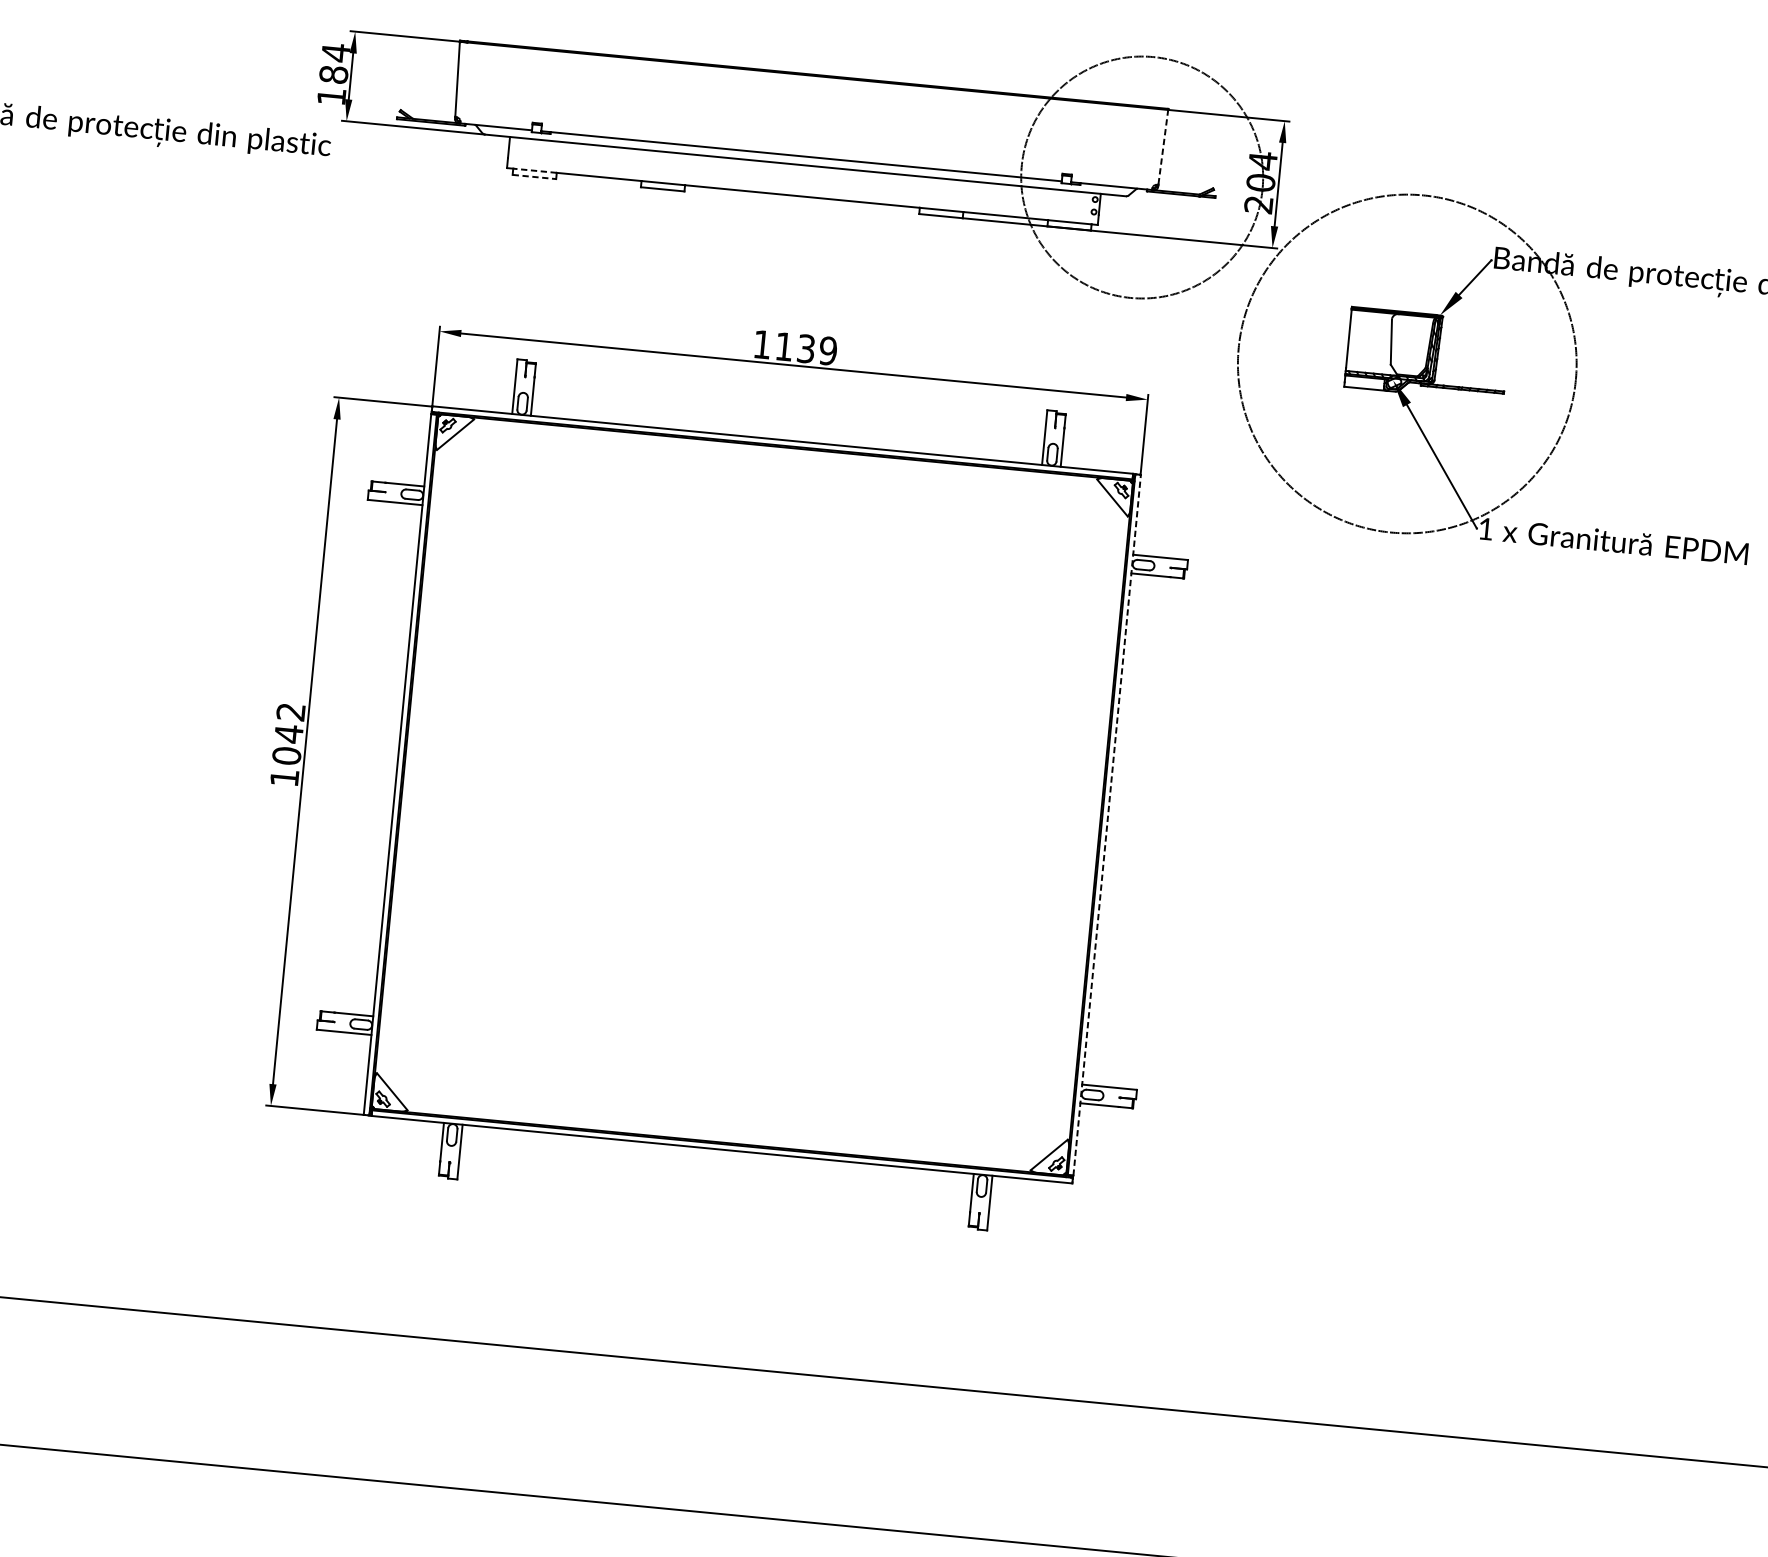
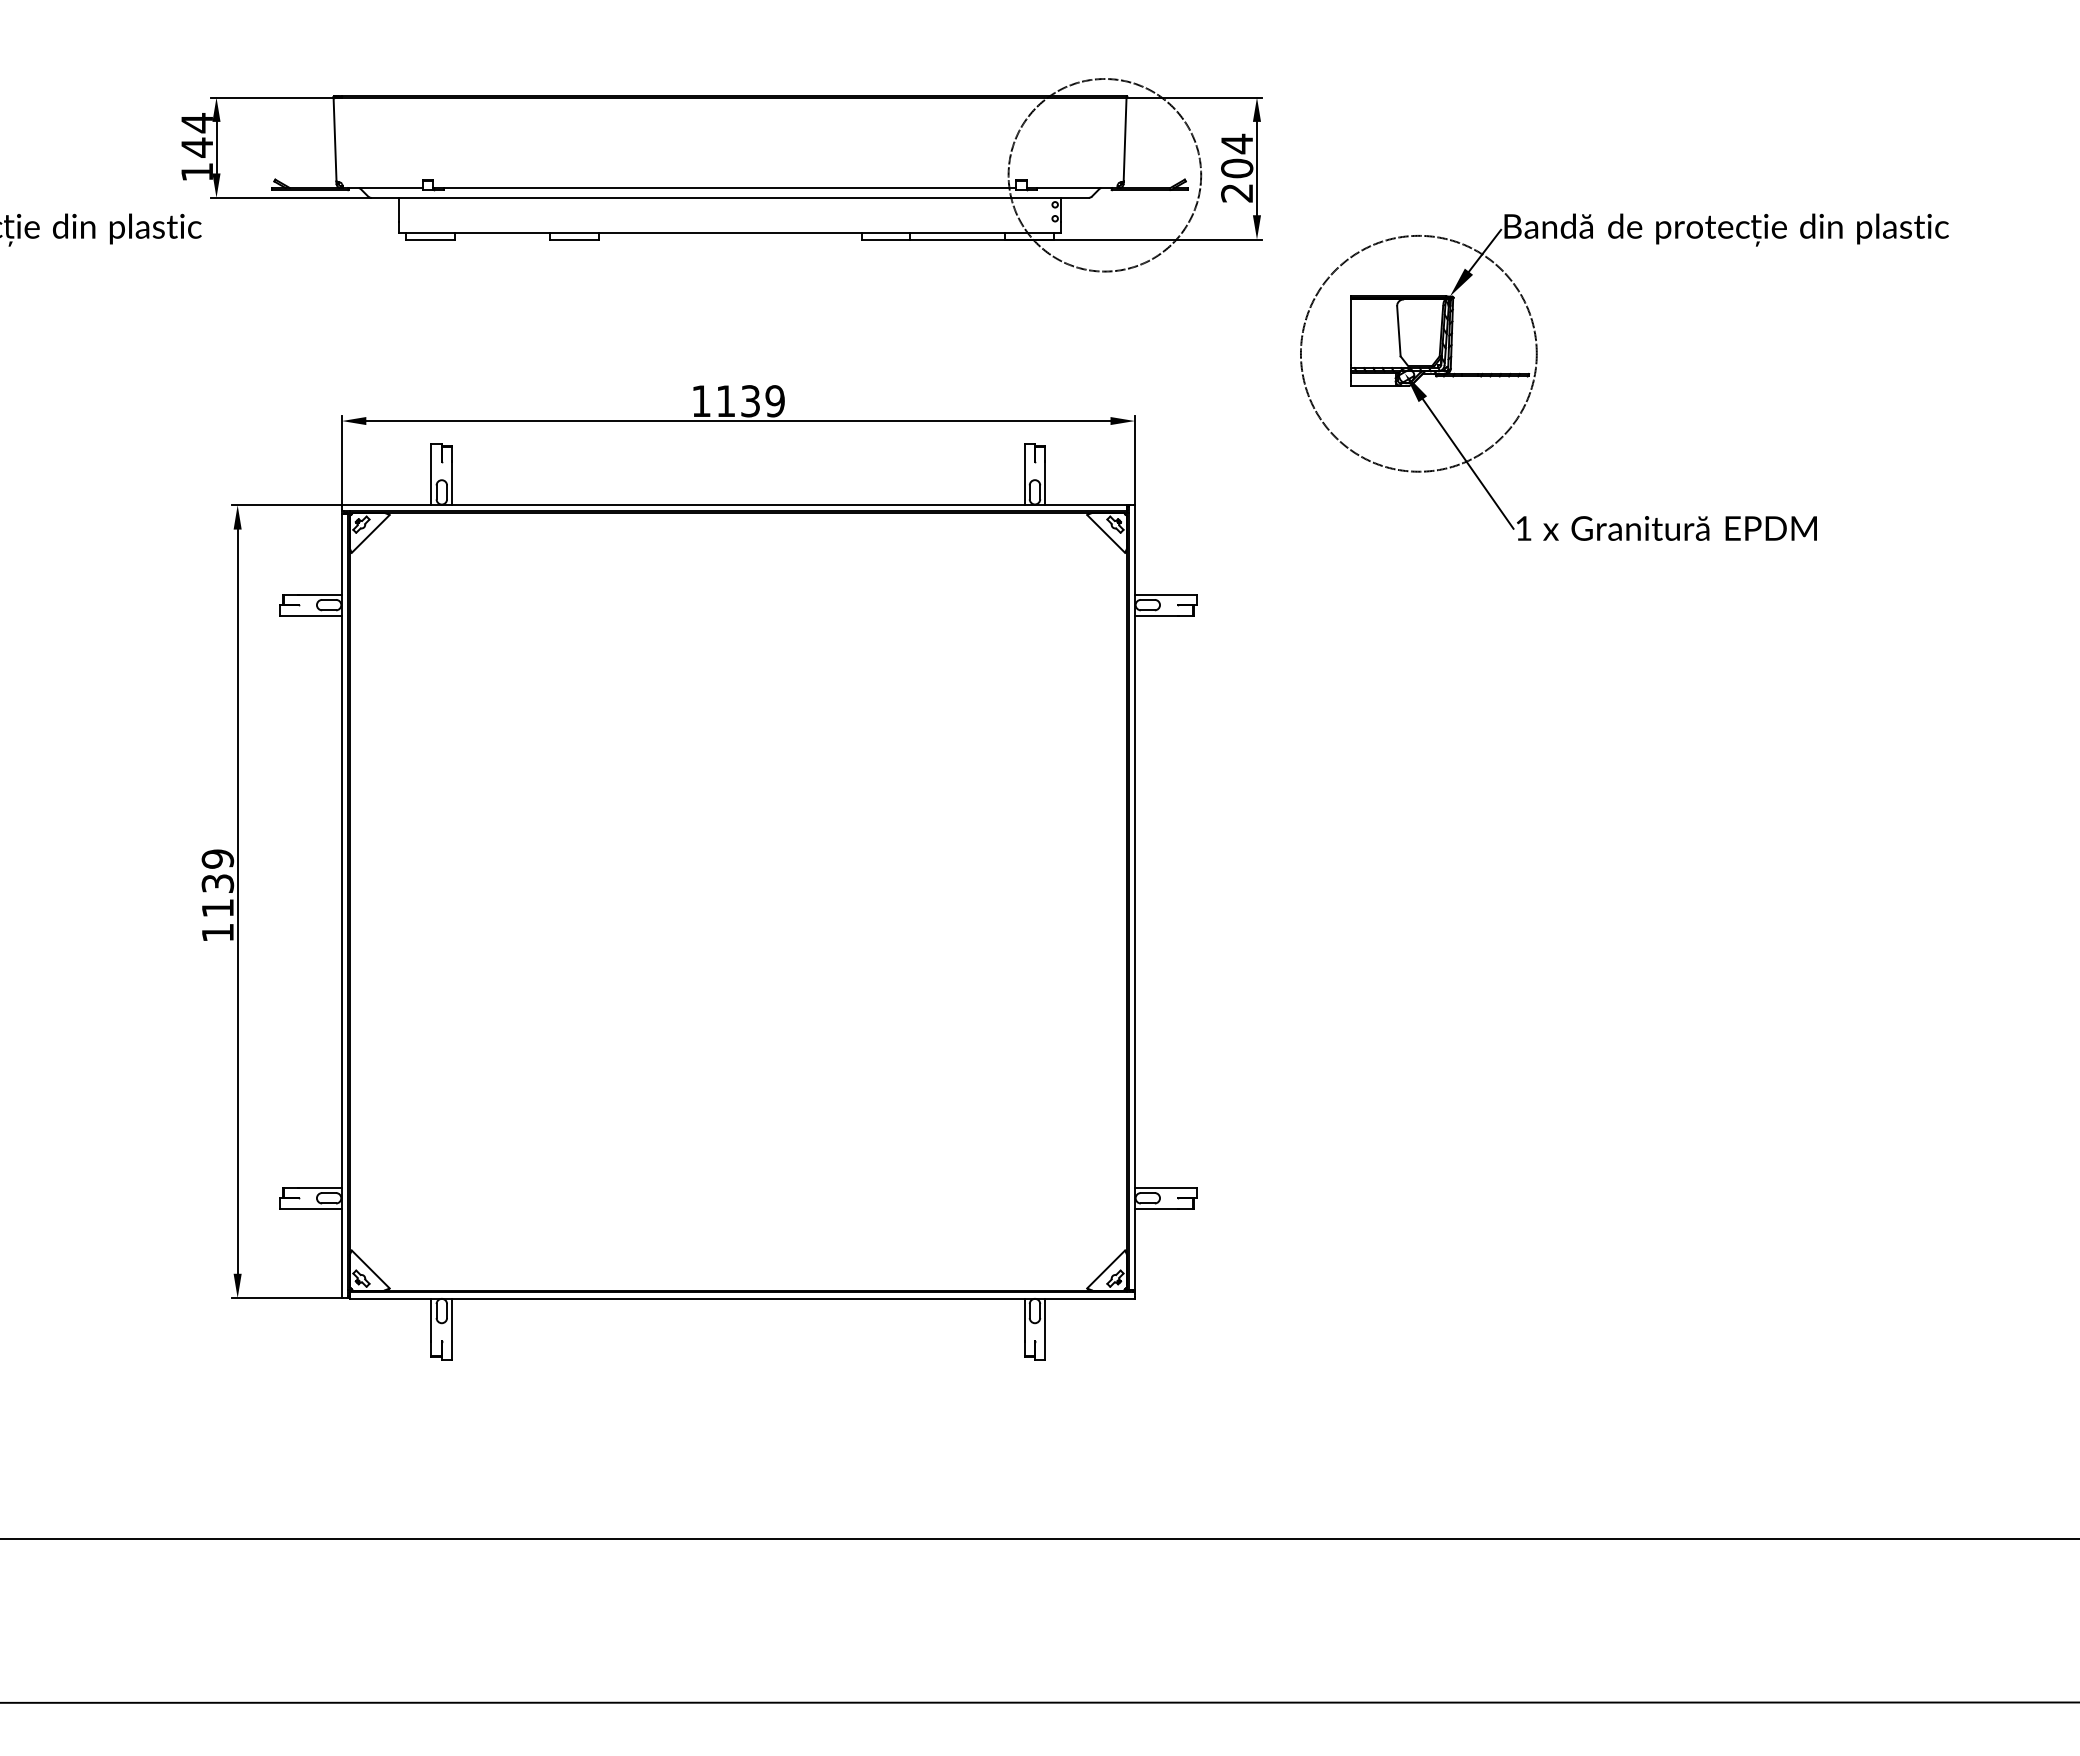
text: (334, 74) -> (197, 147), 184 -> 144
line: (1163, 147) -> (1125, 139), dashed -> solid
line: (534, 170) -> (430, 232), dashed -> solid
line: (535, 176) -> (431, 239), dashed -> solid
circle: (1141, 177) -> (1104, 175), size x0.71
circle: (1406, 363) -> (1418, 353), size x0.62
text: (288, 733) -> (217, 883), 1042 -> 1139
line: (1107, 825) -> (1135, 897), dashed -> solid

